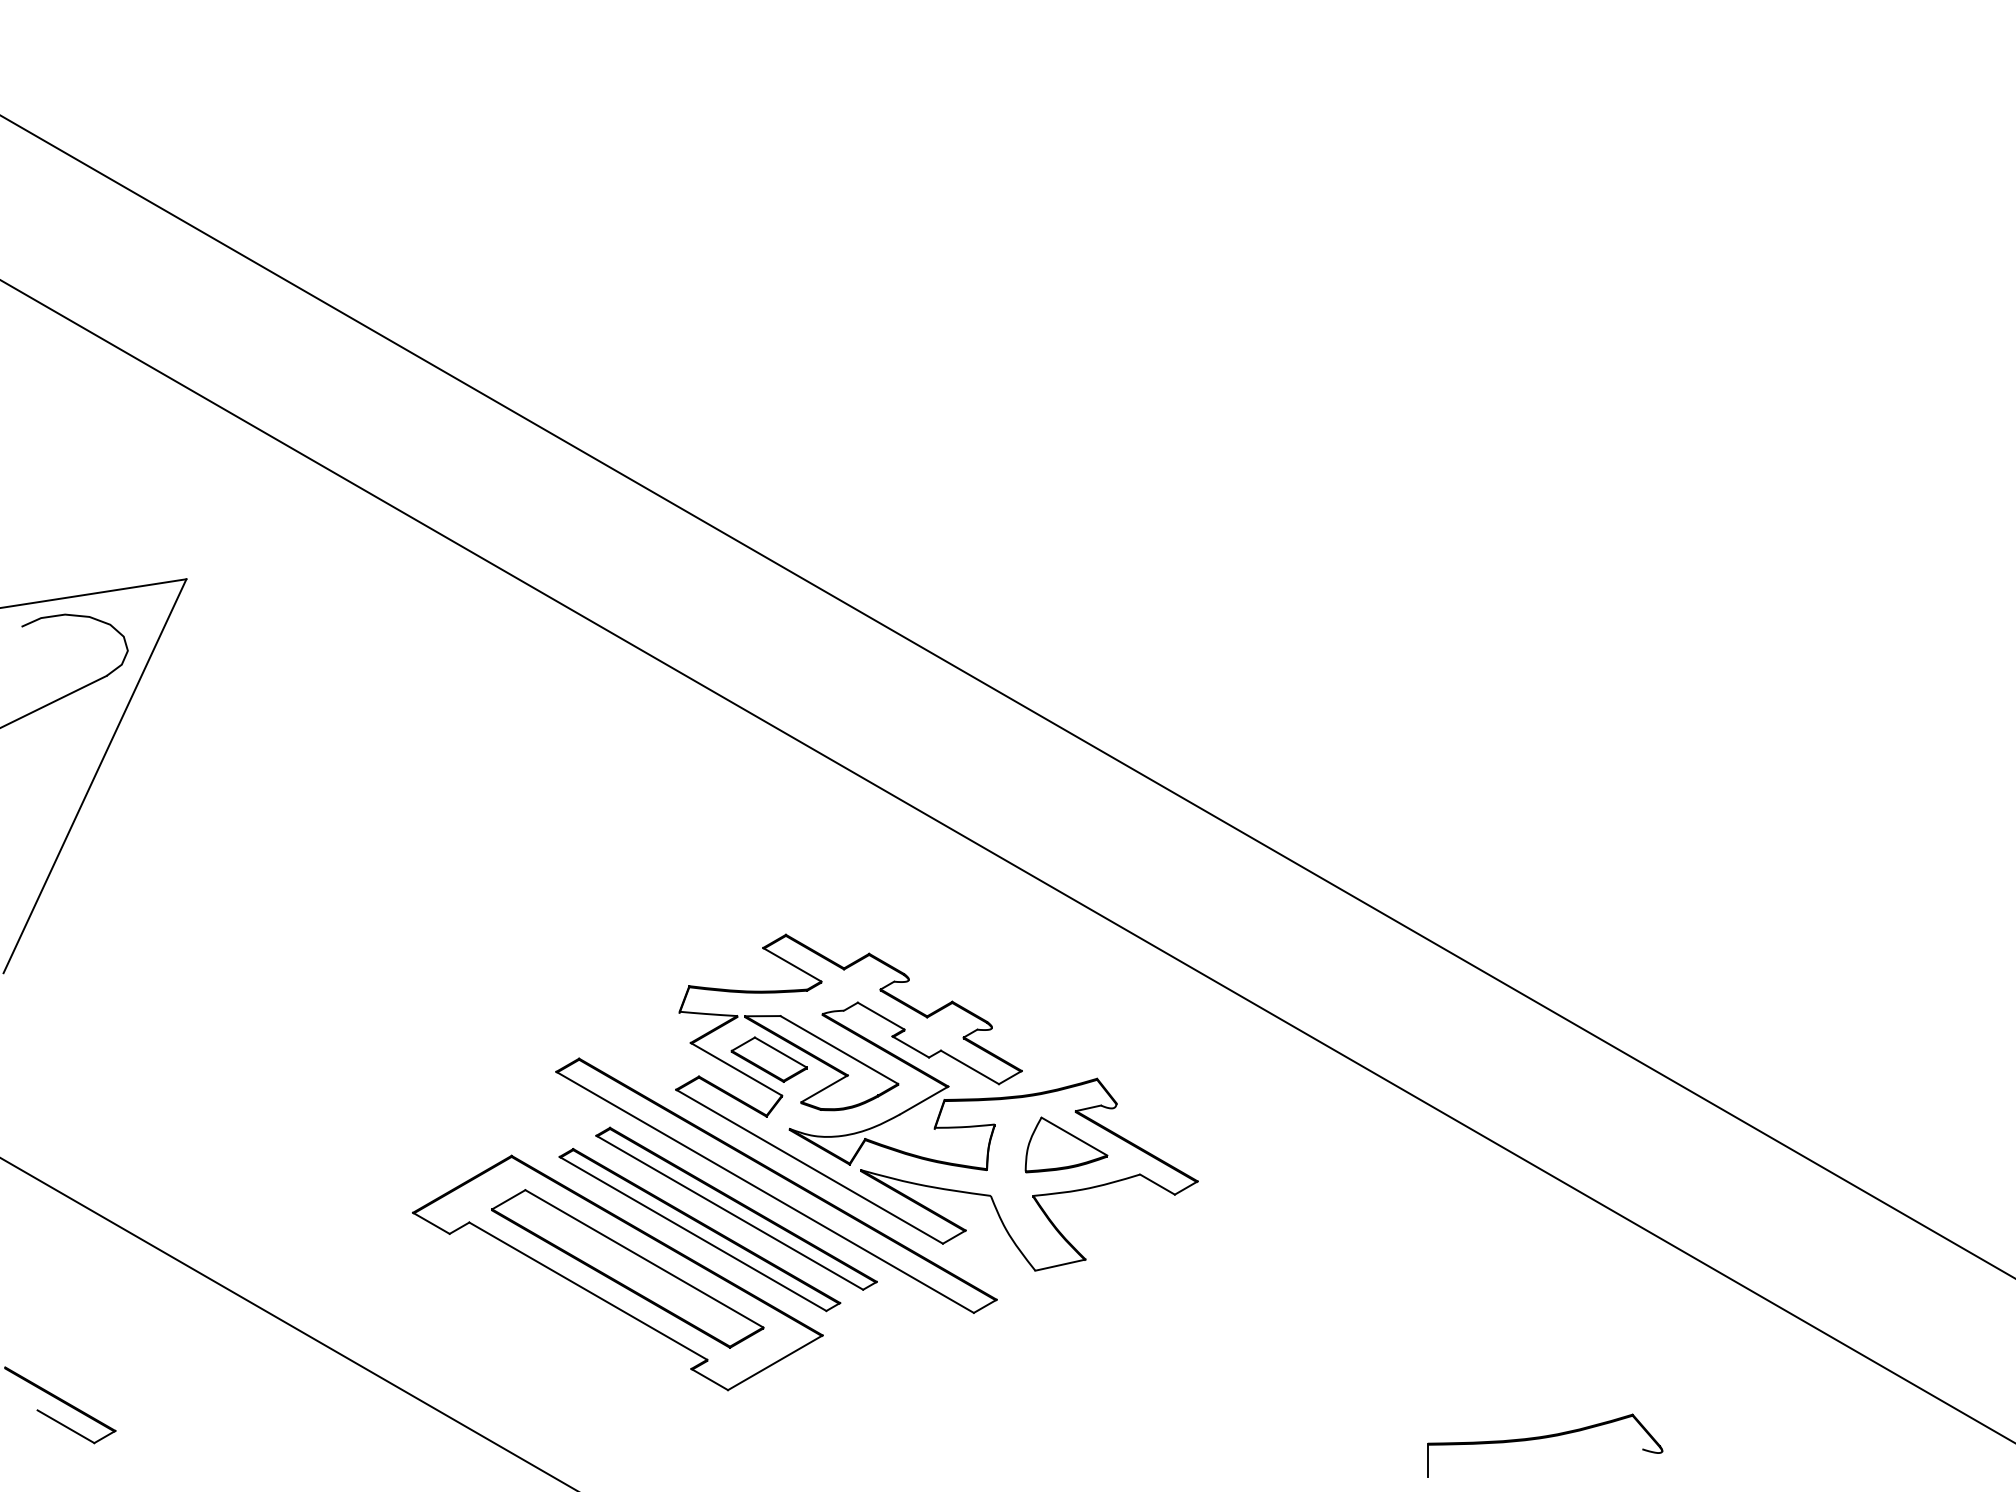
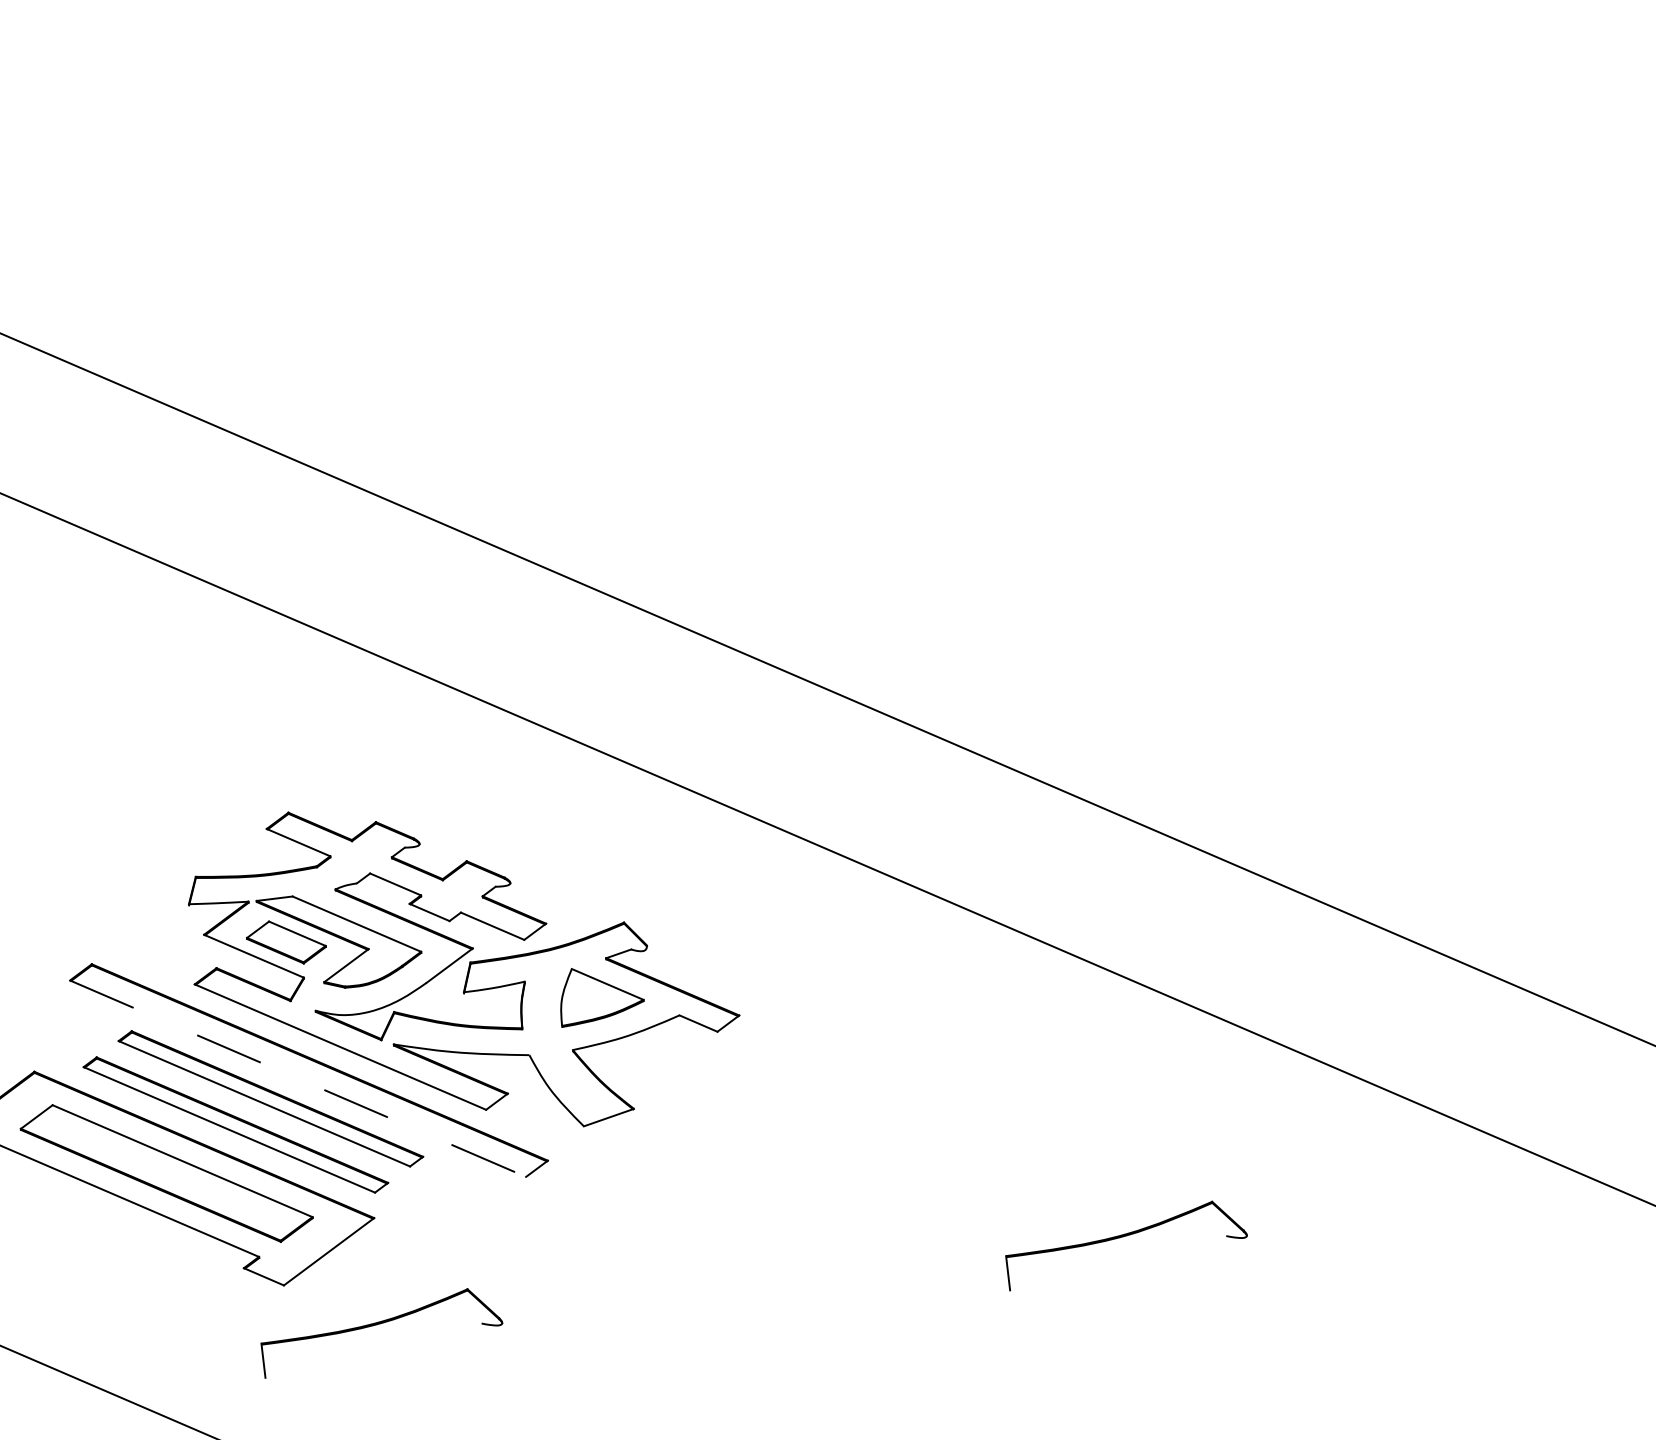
line: (765, 1192) -> (298, 1078), solid -> dashed
part: (817, 1438) -> (381, 1324), added

